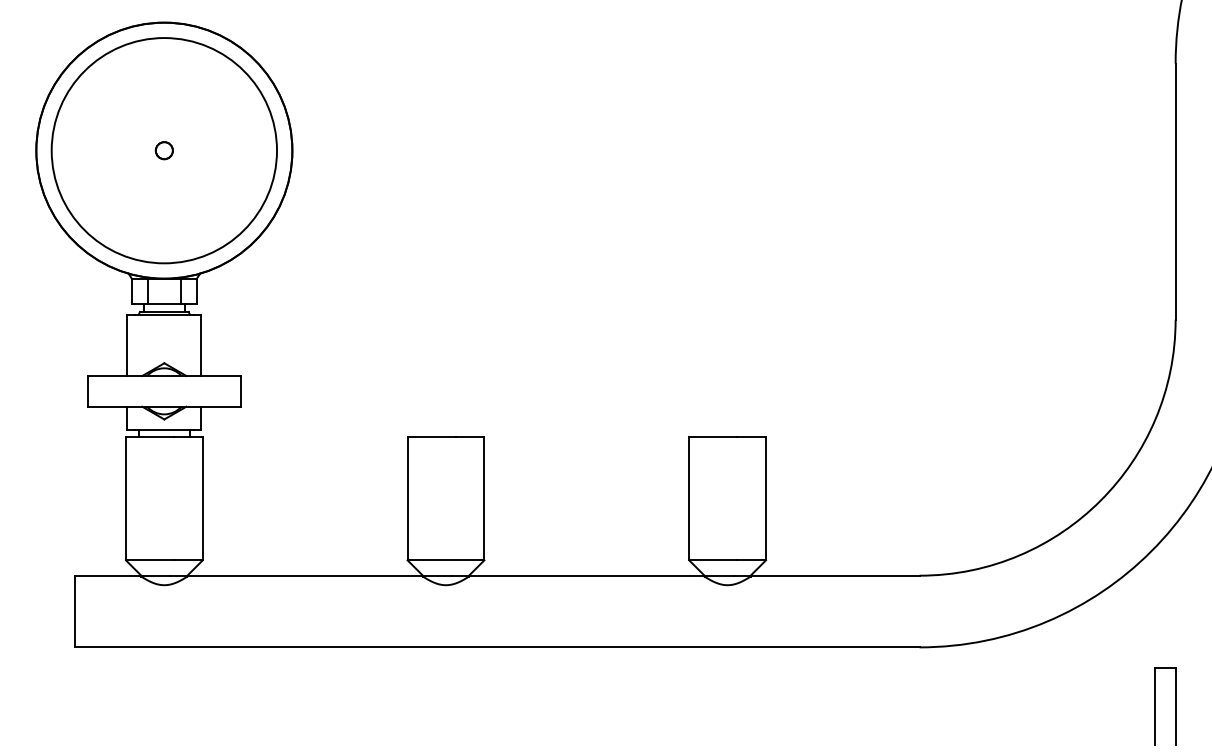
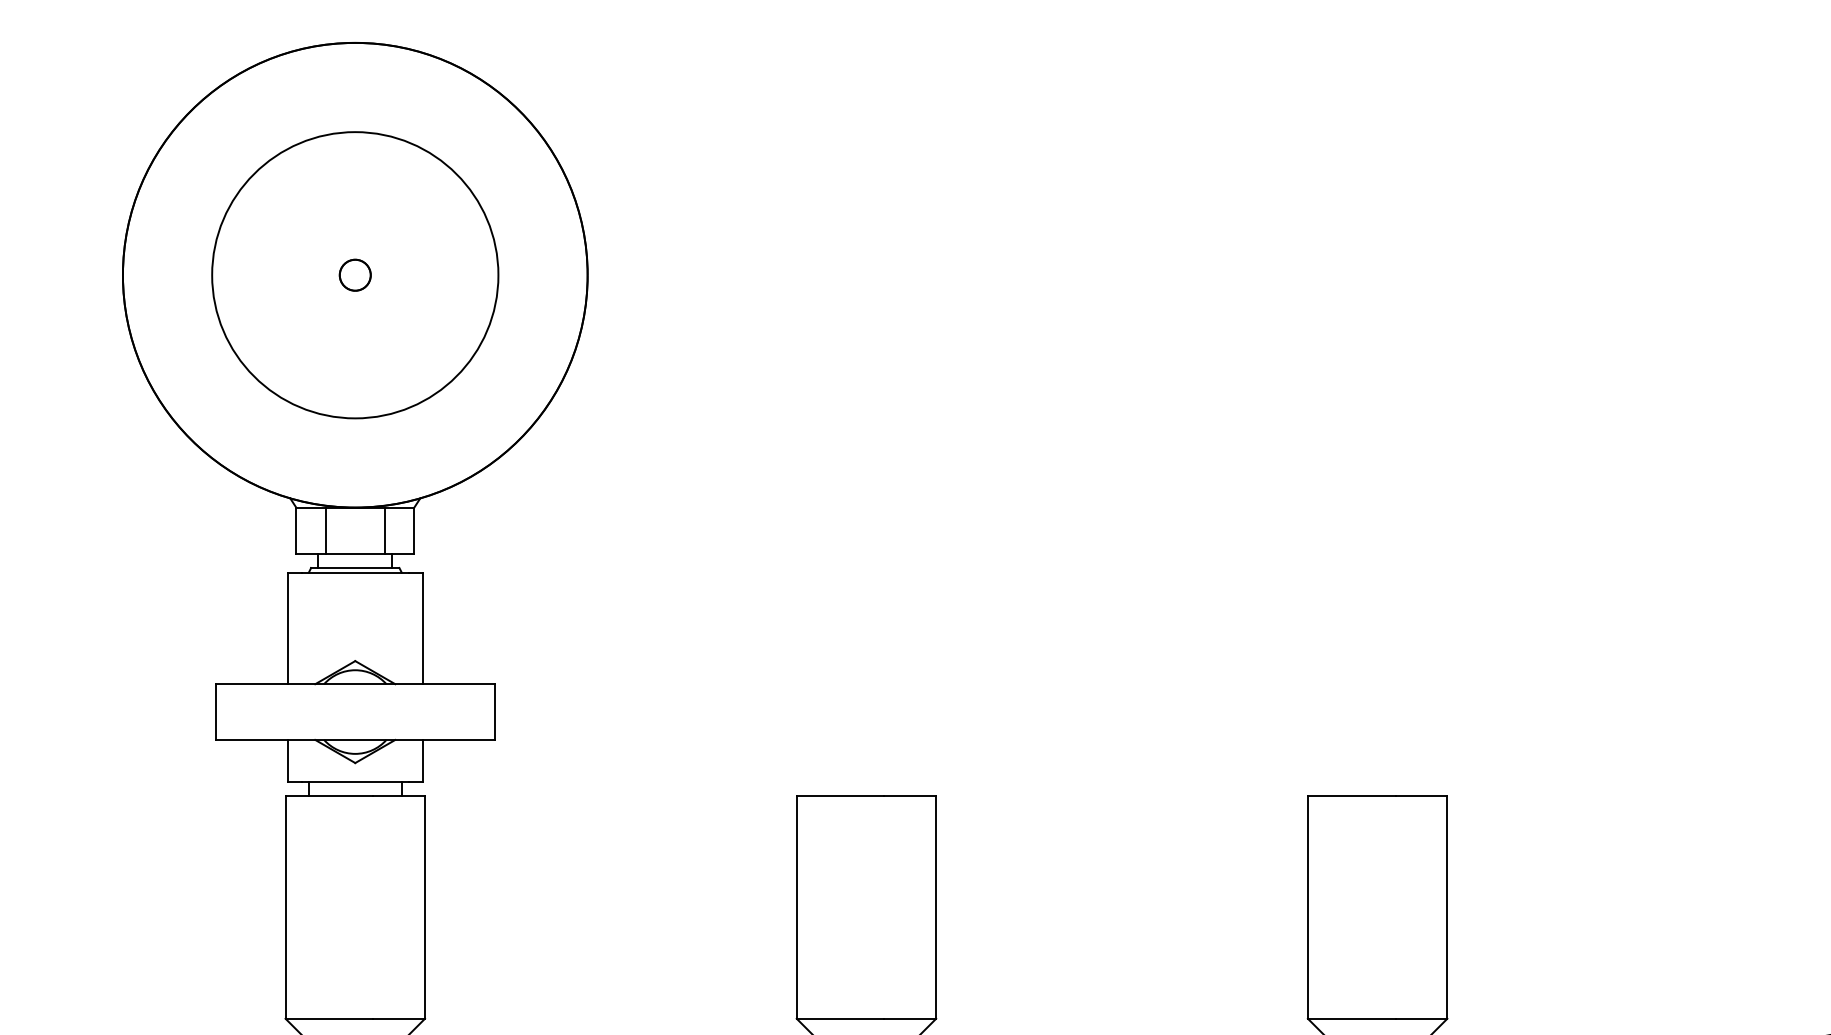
circle: (164, 150) -> (355, 274), size x0.7

